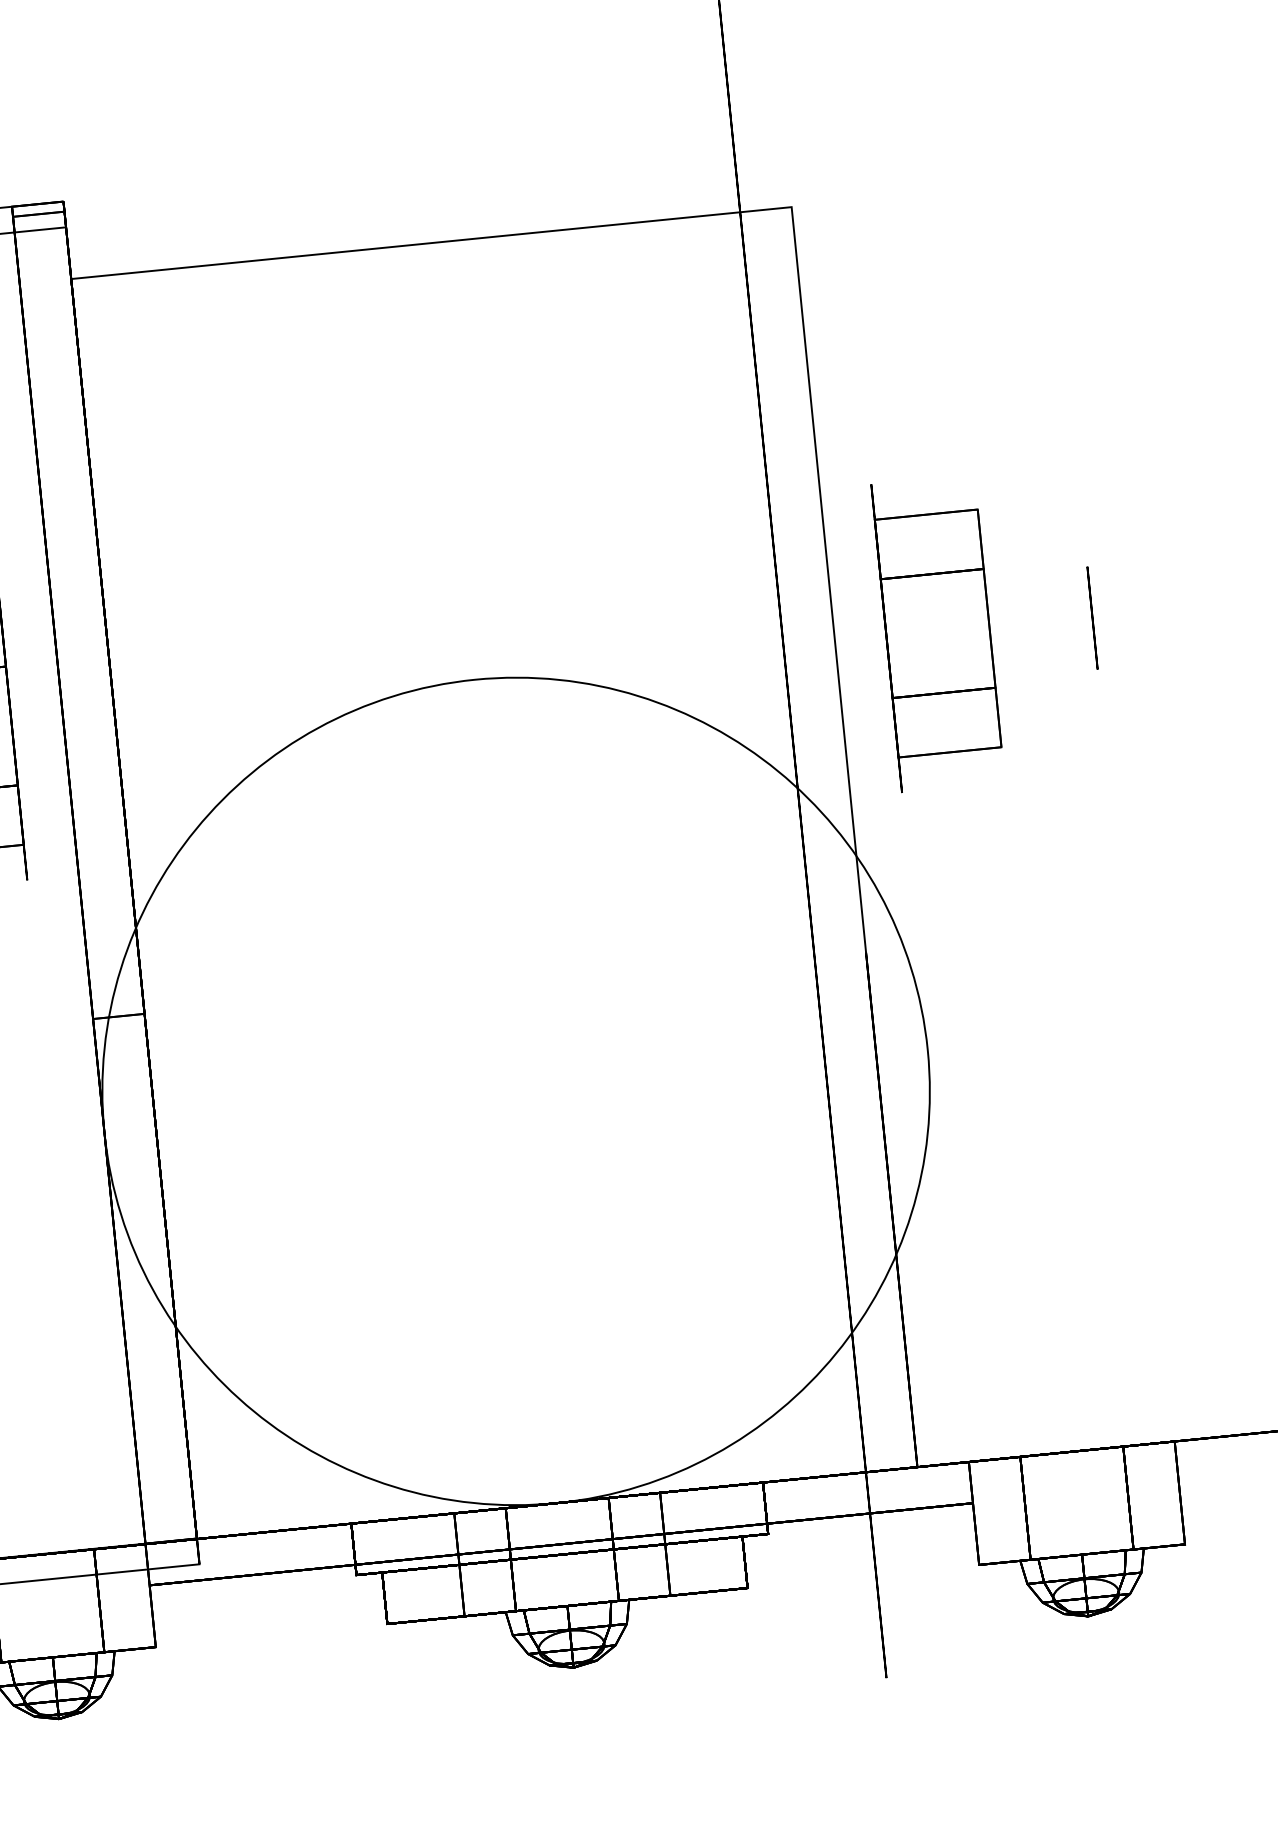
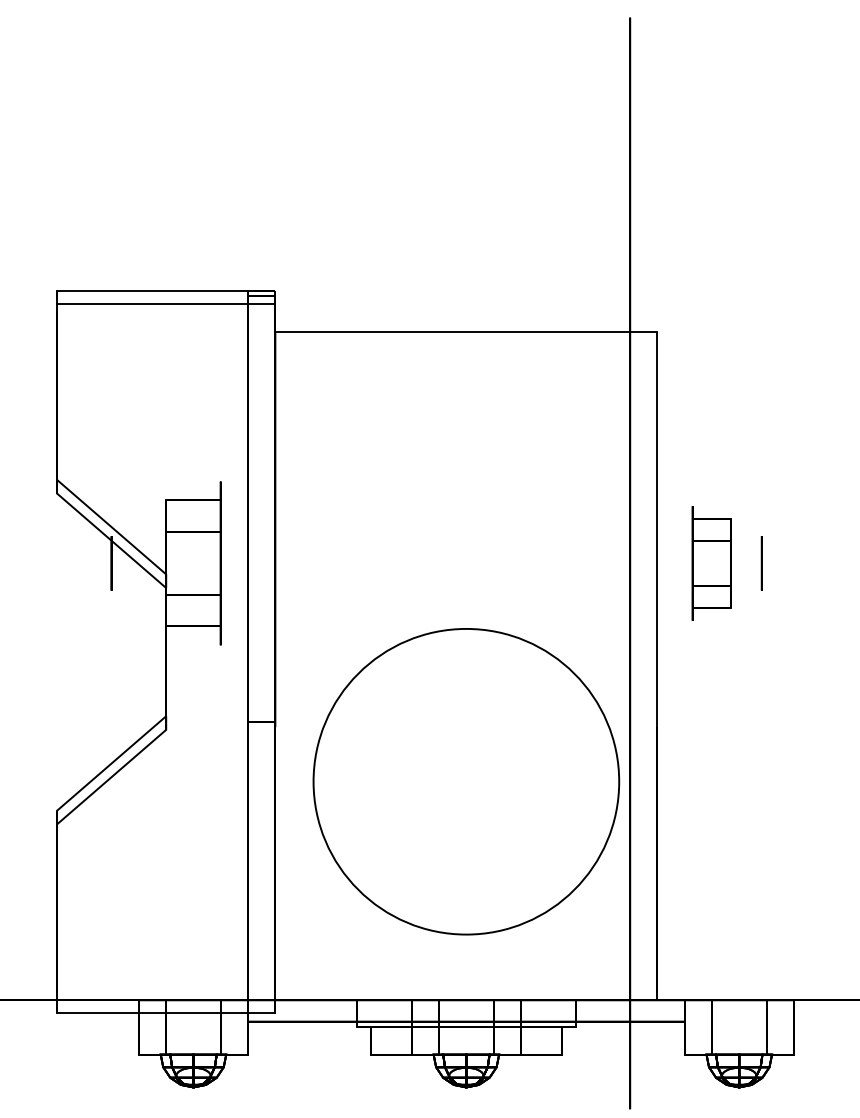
circle: (1091, 618) -> (761, 563), moved
part: (937, 633) -> (711, 563), size x0.7
circle: (516, 1090) -> (466, 781), size x0.7

